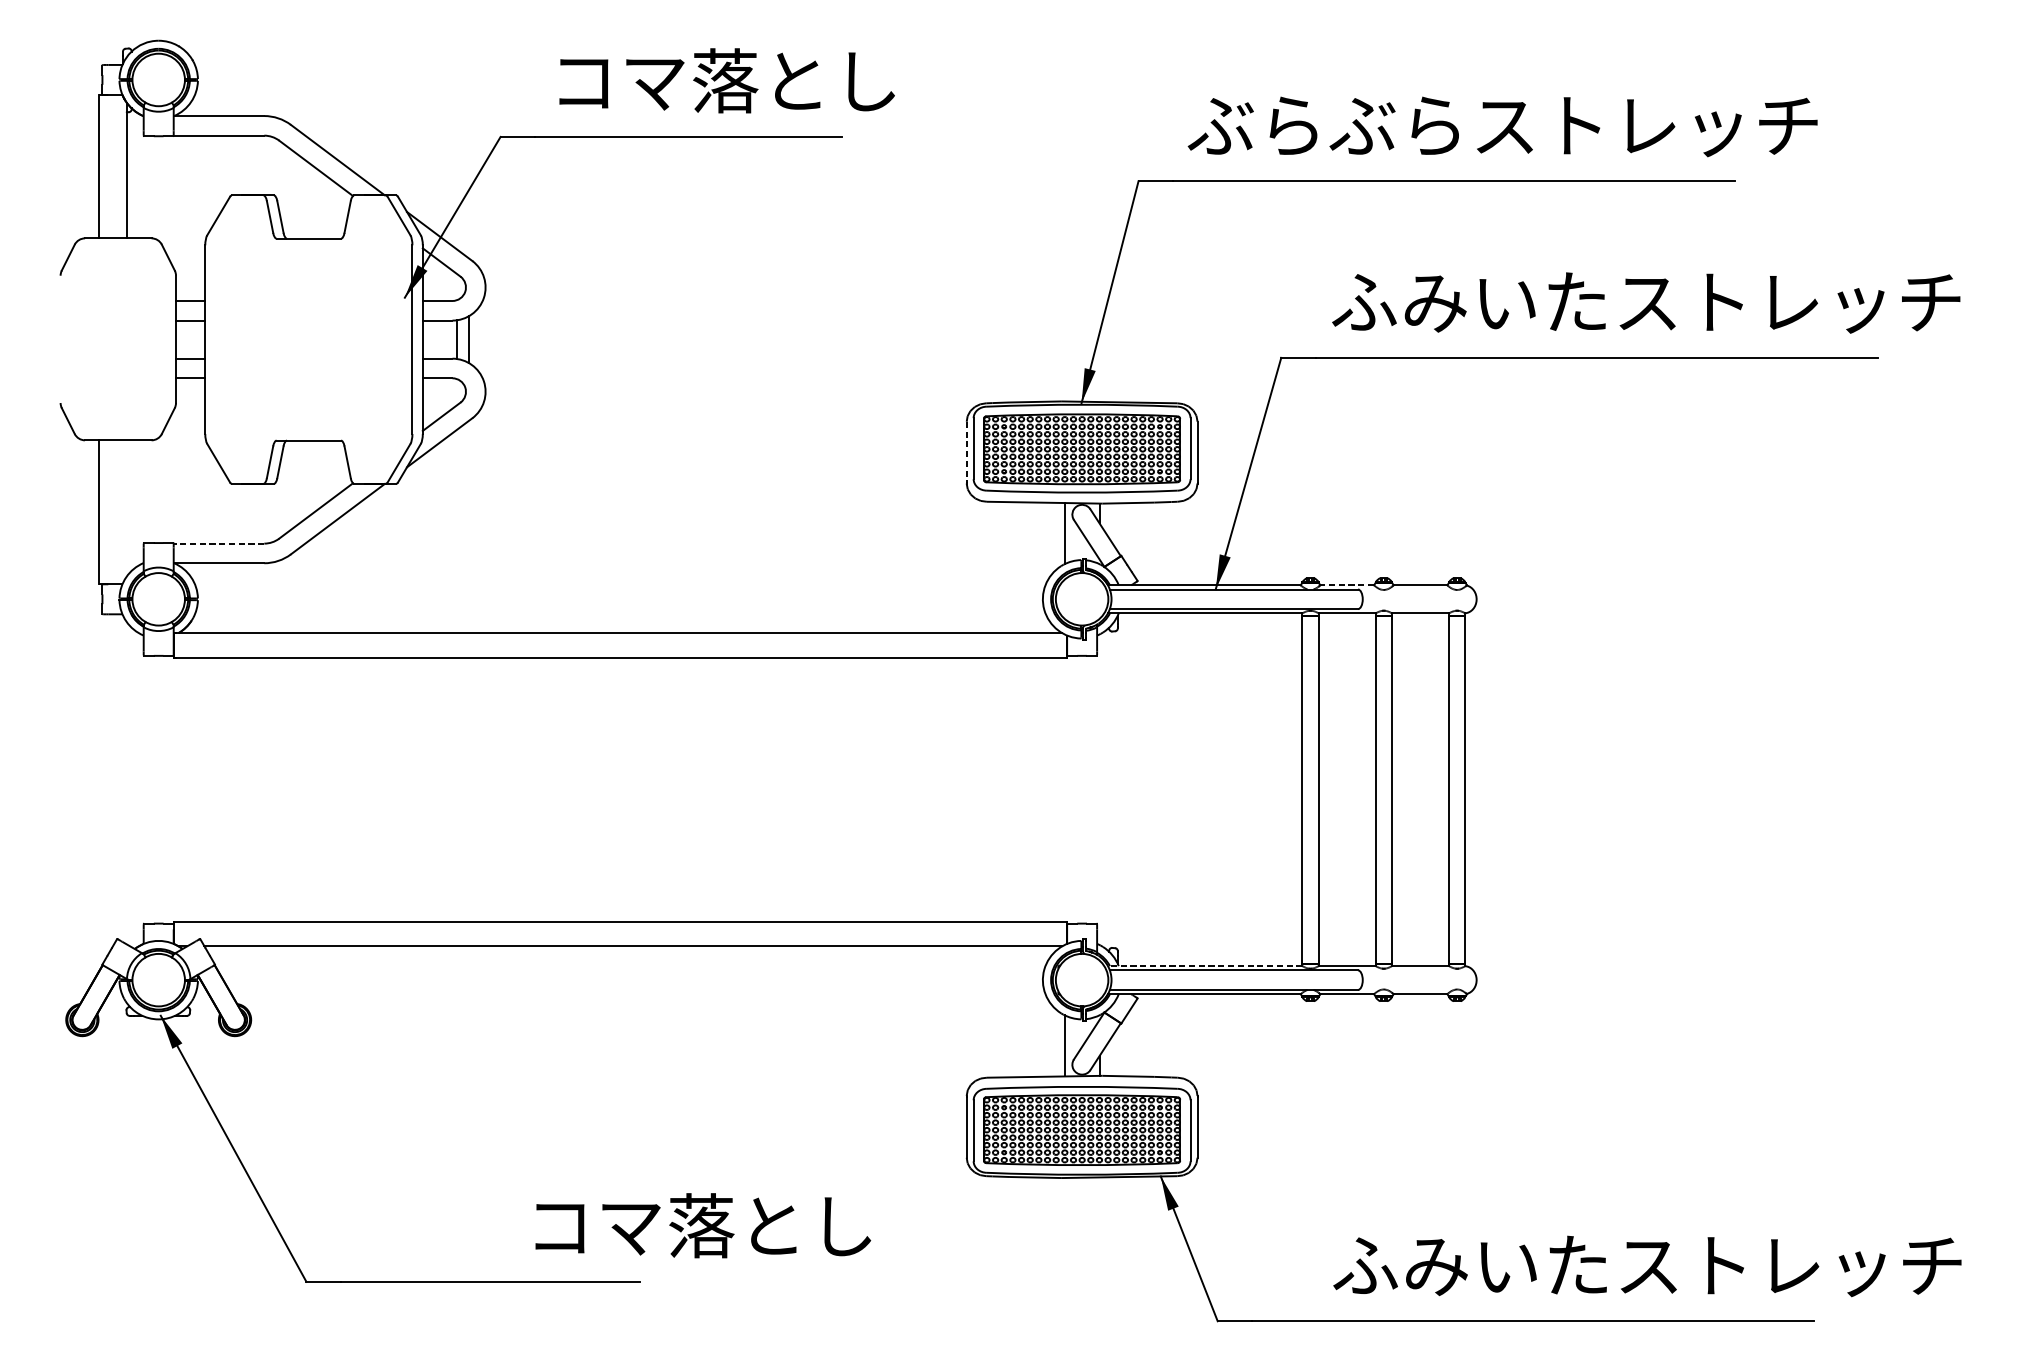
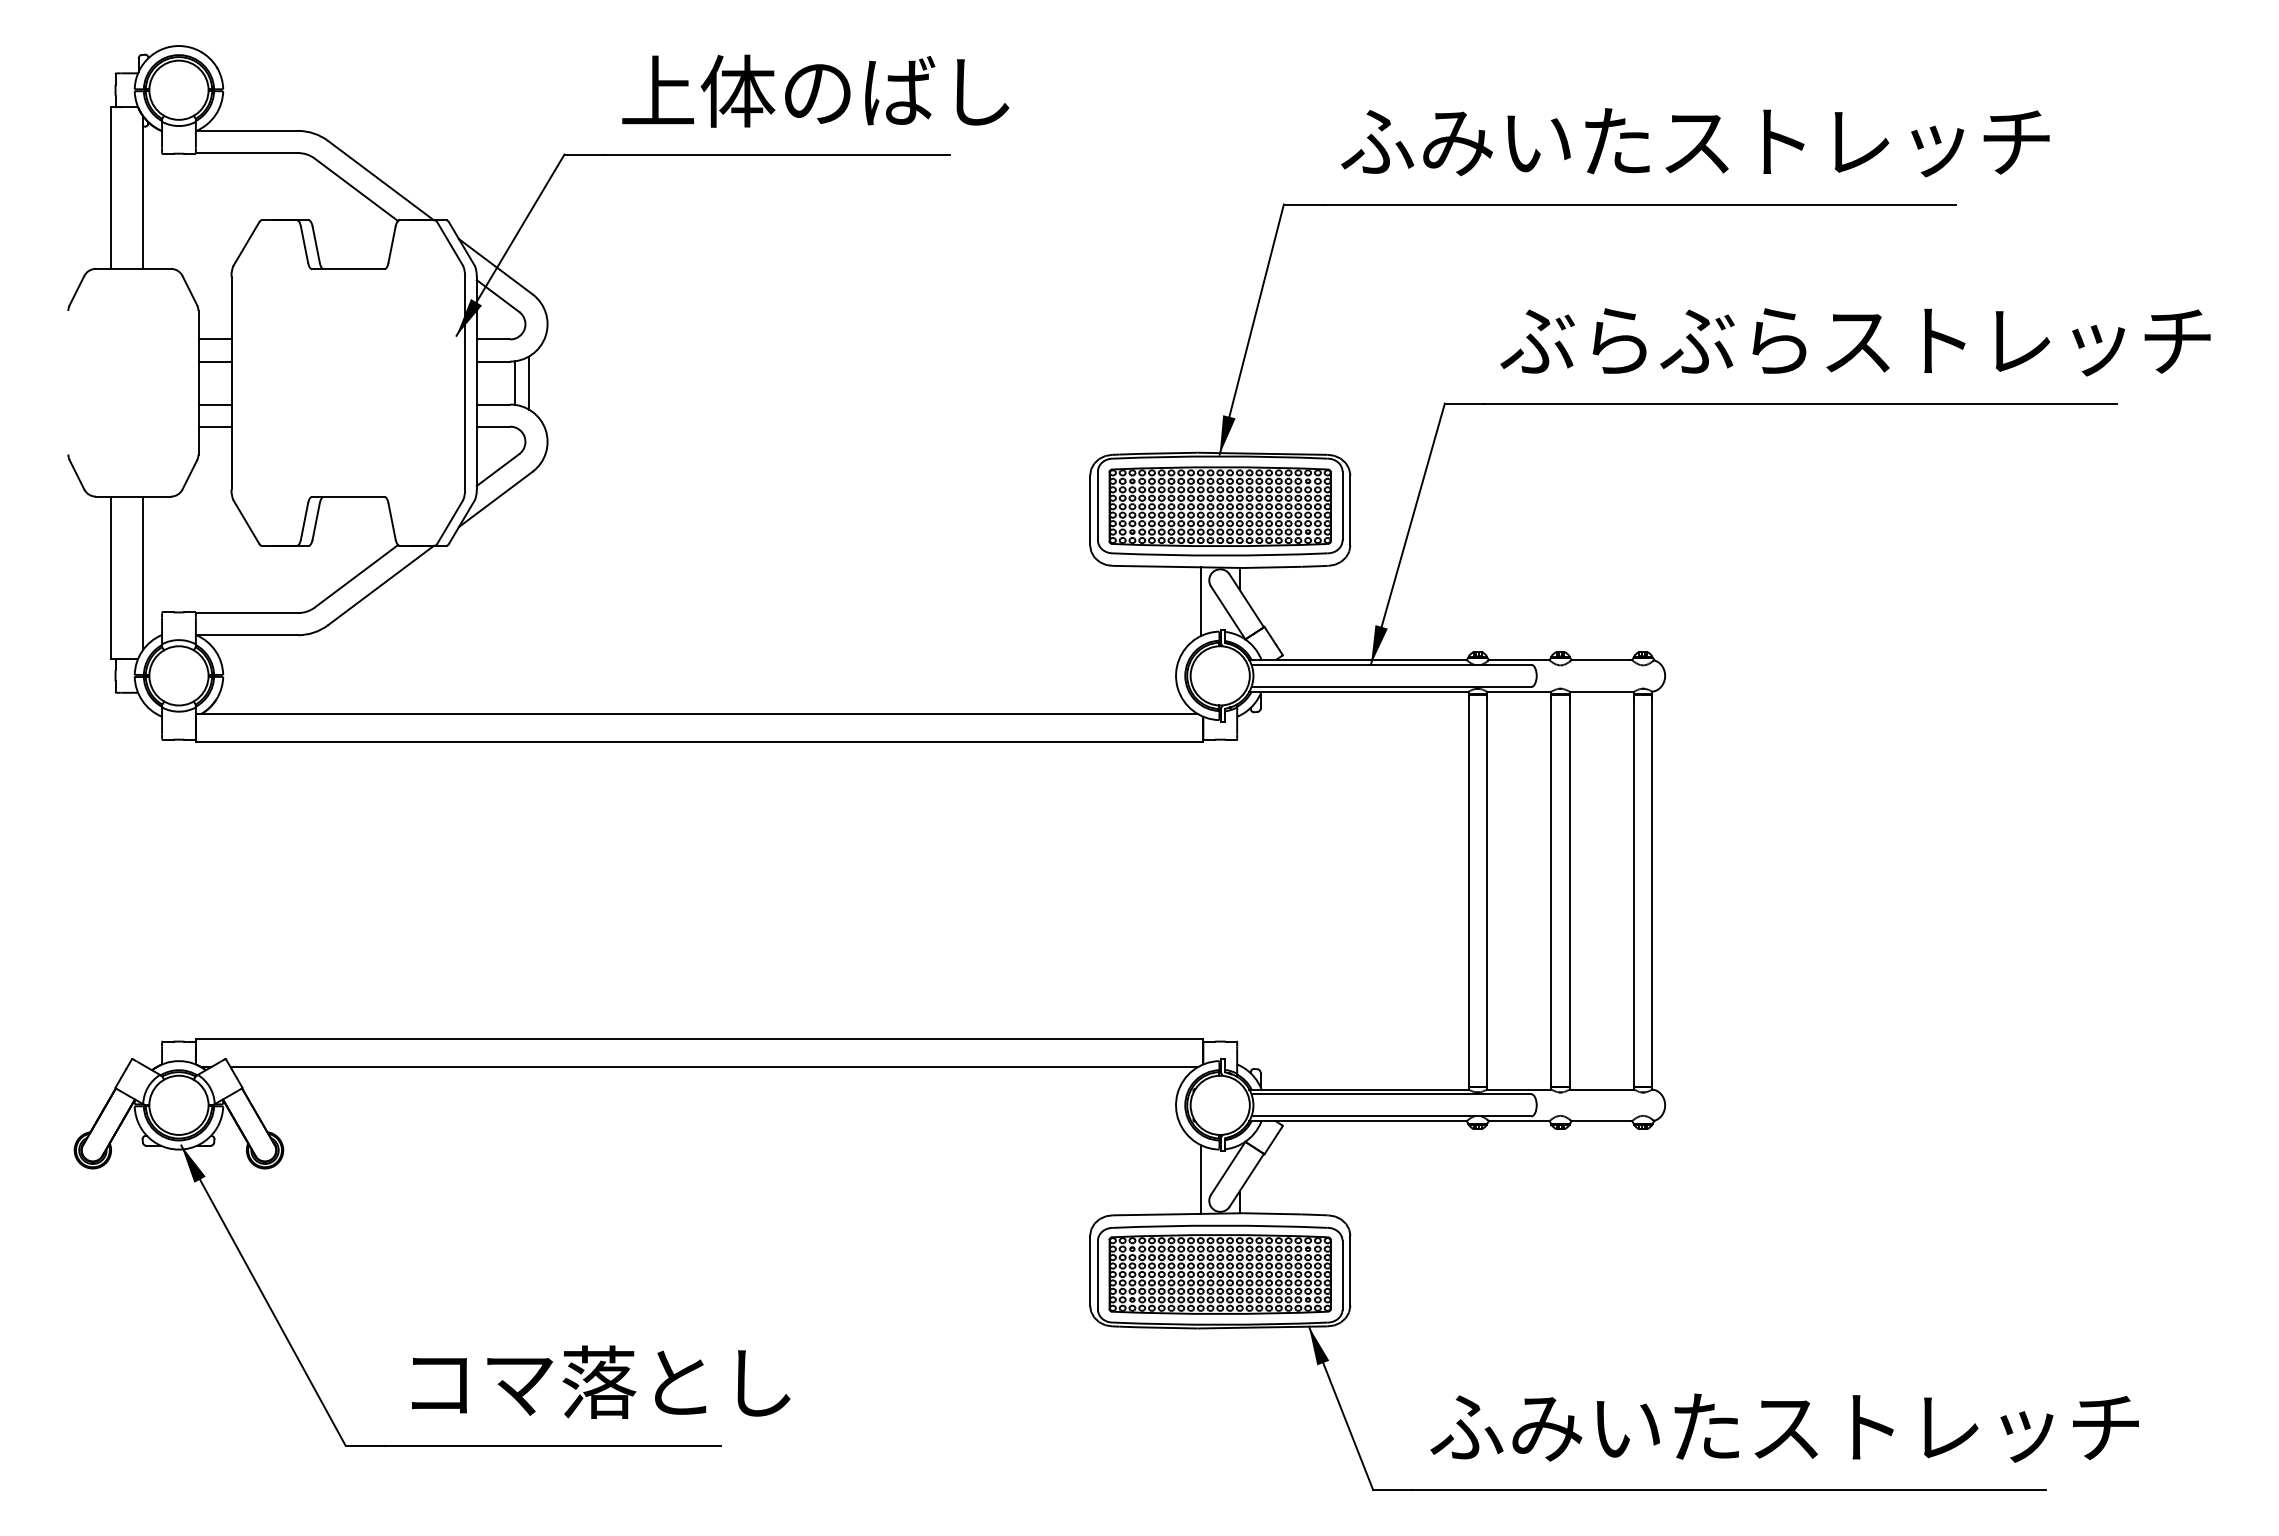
text: (690, 80) -> (778, 90), コマ落とし -> 上体のばし
text: (1325, 126) -> (1494, 142), ぶらぶらストレッチ -> ふみいたストレッチ
text: (1468, 302) -> (1655, 341), ふみいたストレッチ -> ぶらぶらストレッチ
line: (967, 452) -> (1090, 510), dashed -> solid
line: (127, 508) -> (143, 573), added
line: (218, 543) -> (246, 613), dashed -> solid
line: (1346, 585) -> (1518, 660), dashed -> solid
line: (1205, 966) -> (1359, 1089), dashed -> solid
text: (703, 1225) -> (601, 1381), moved
text: (1647, 1265) -> (1784, 1427), moved

